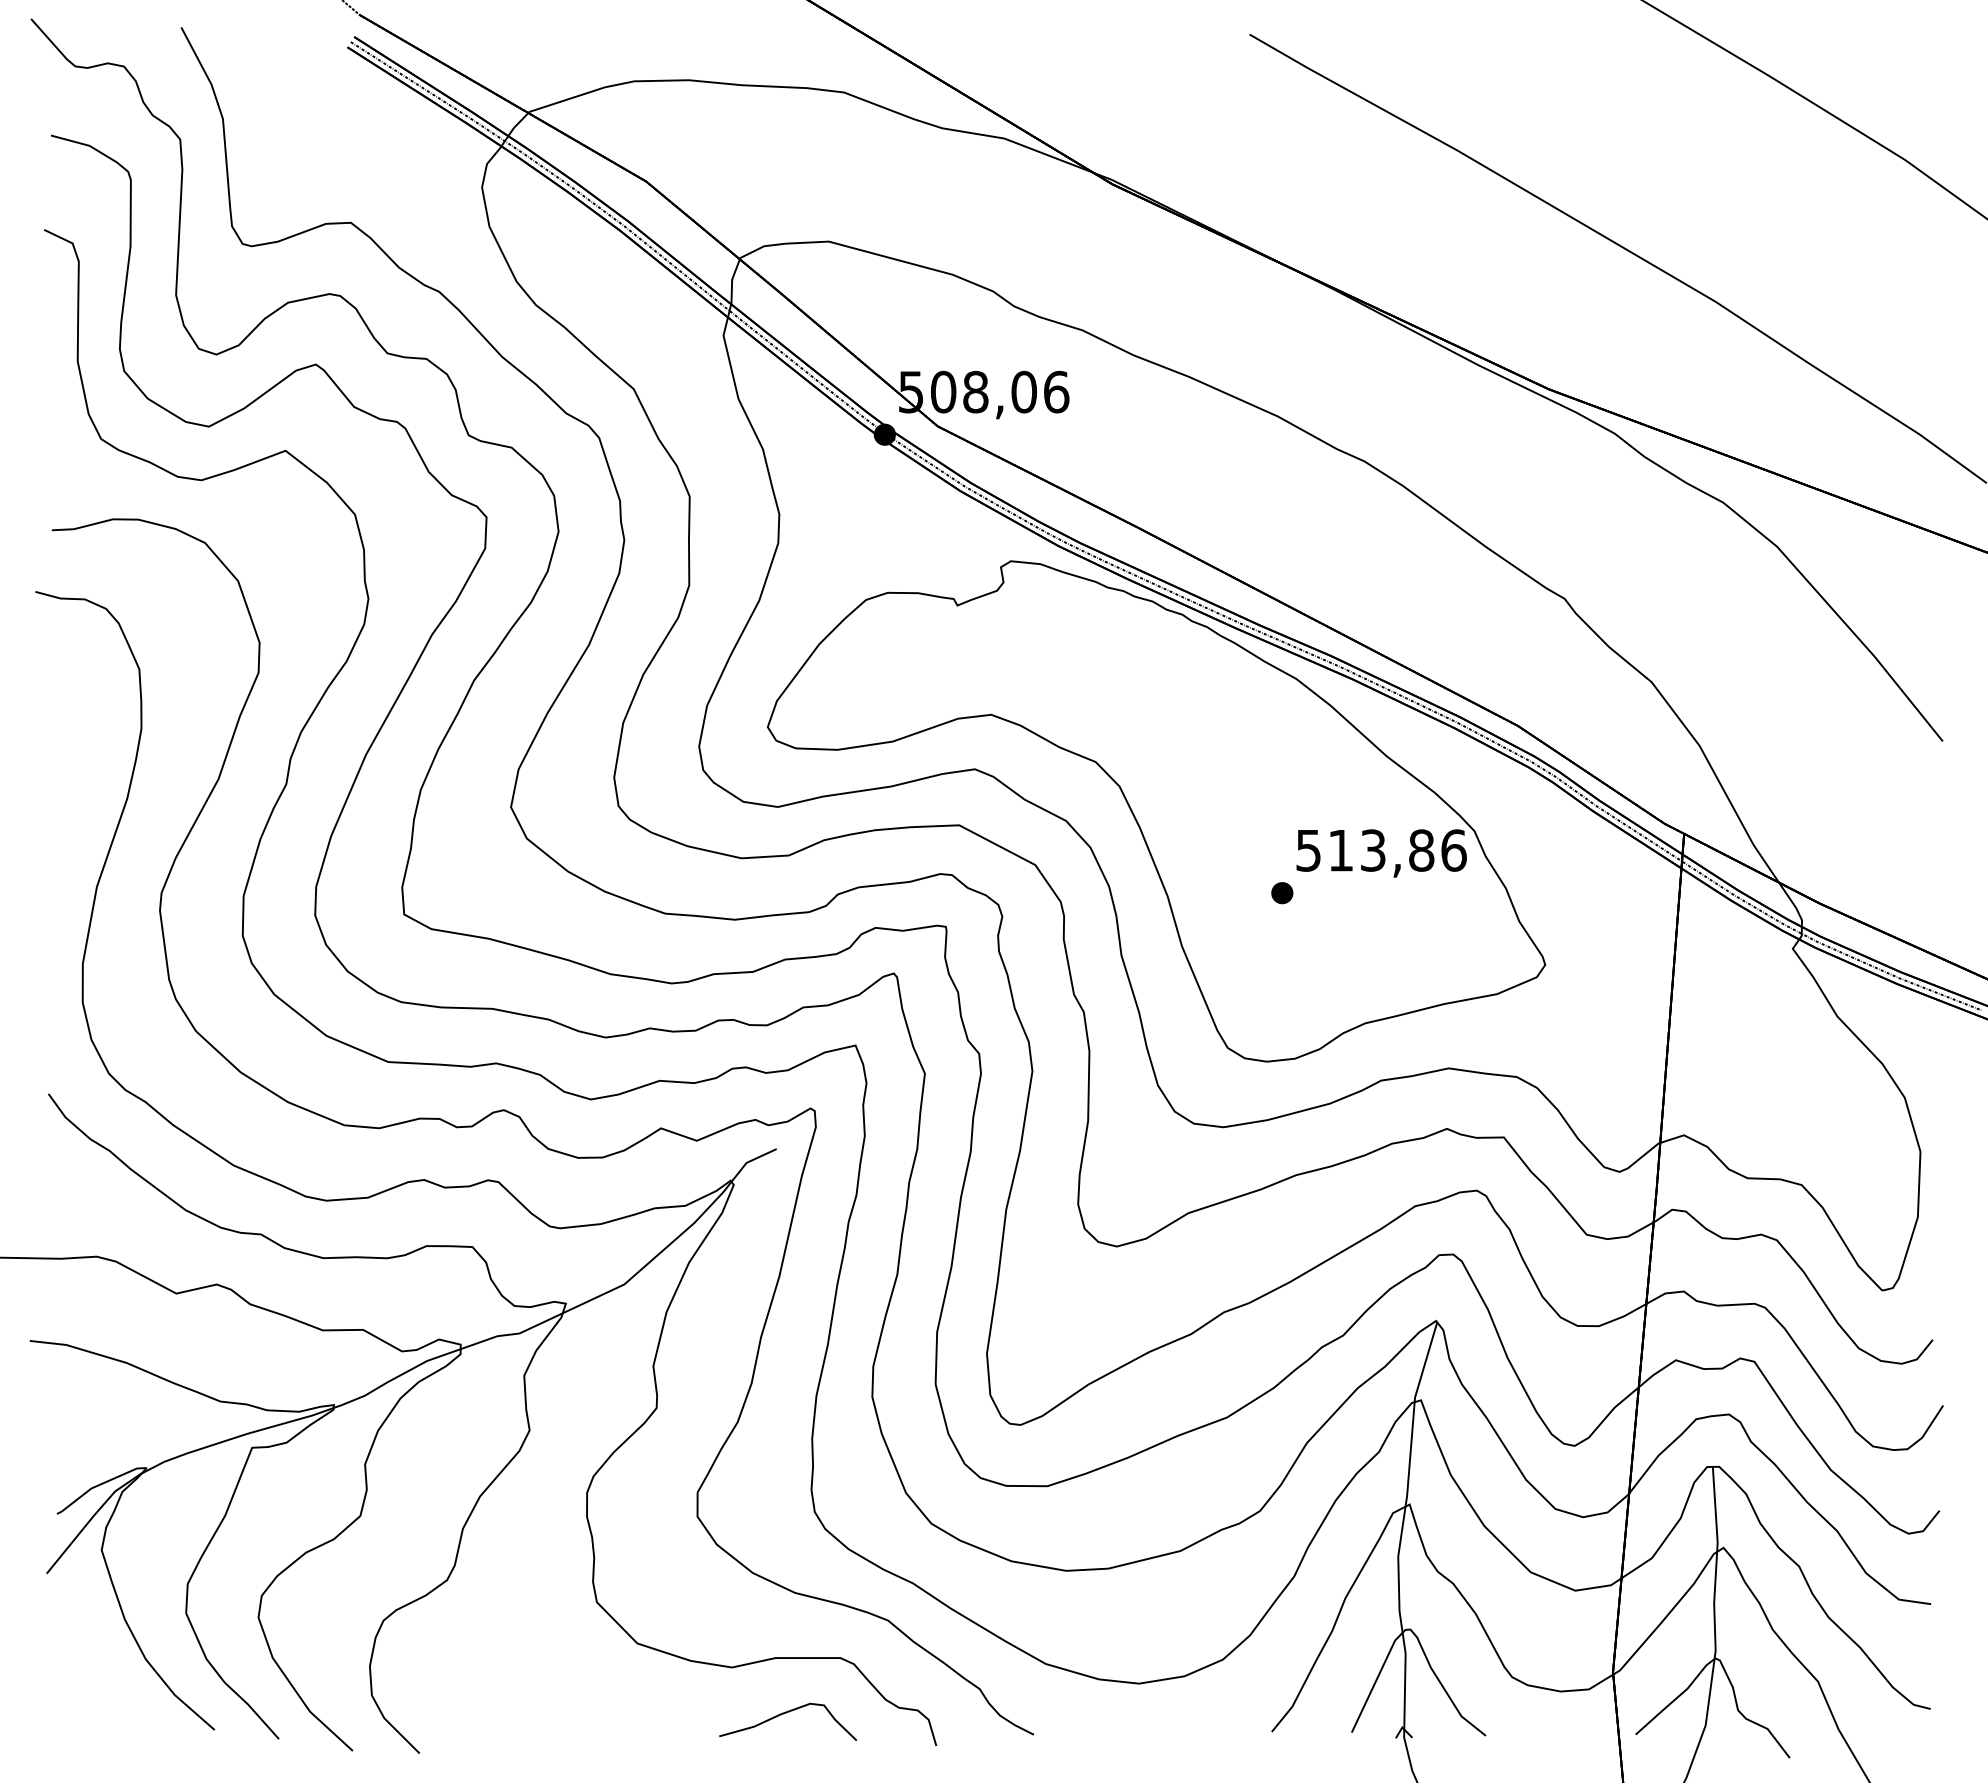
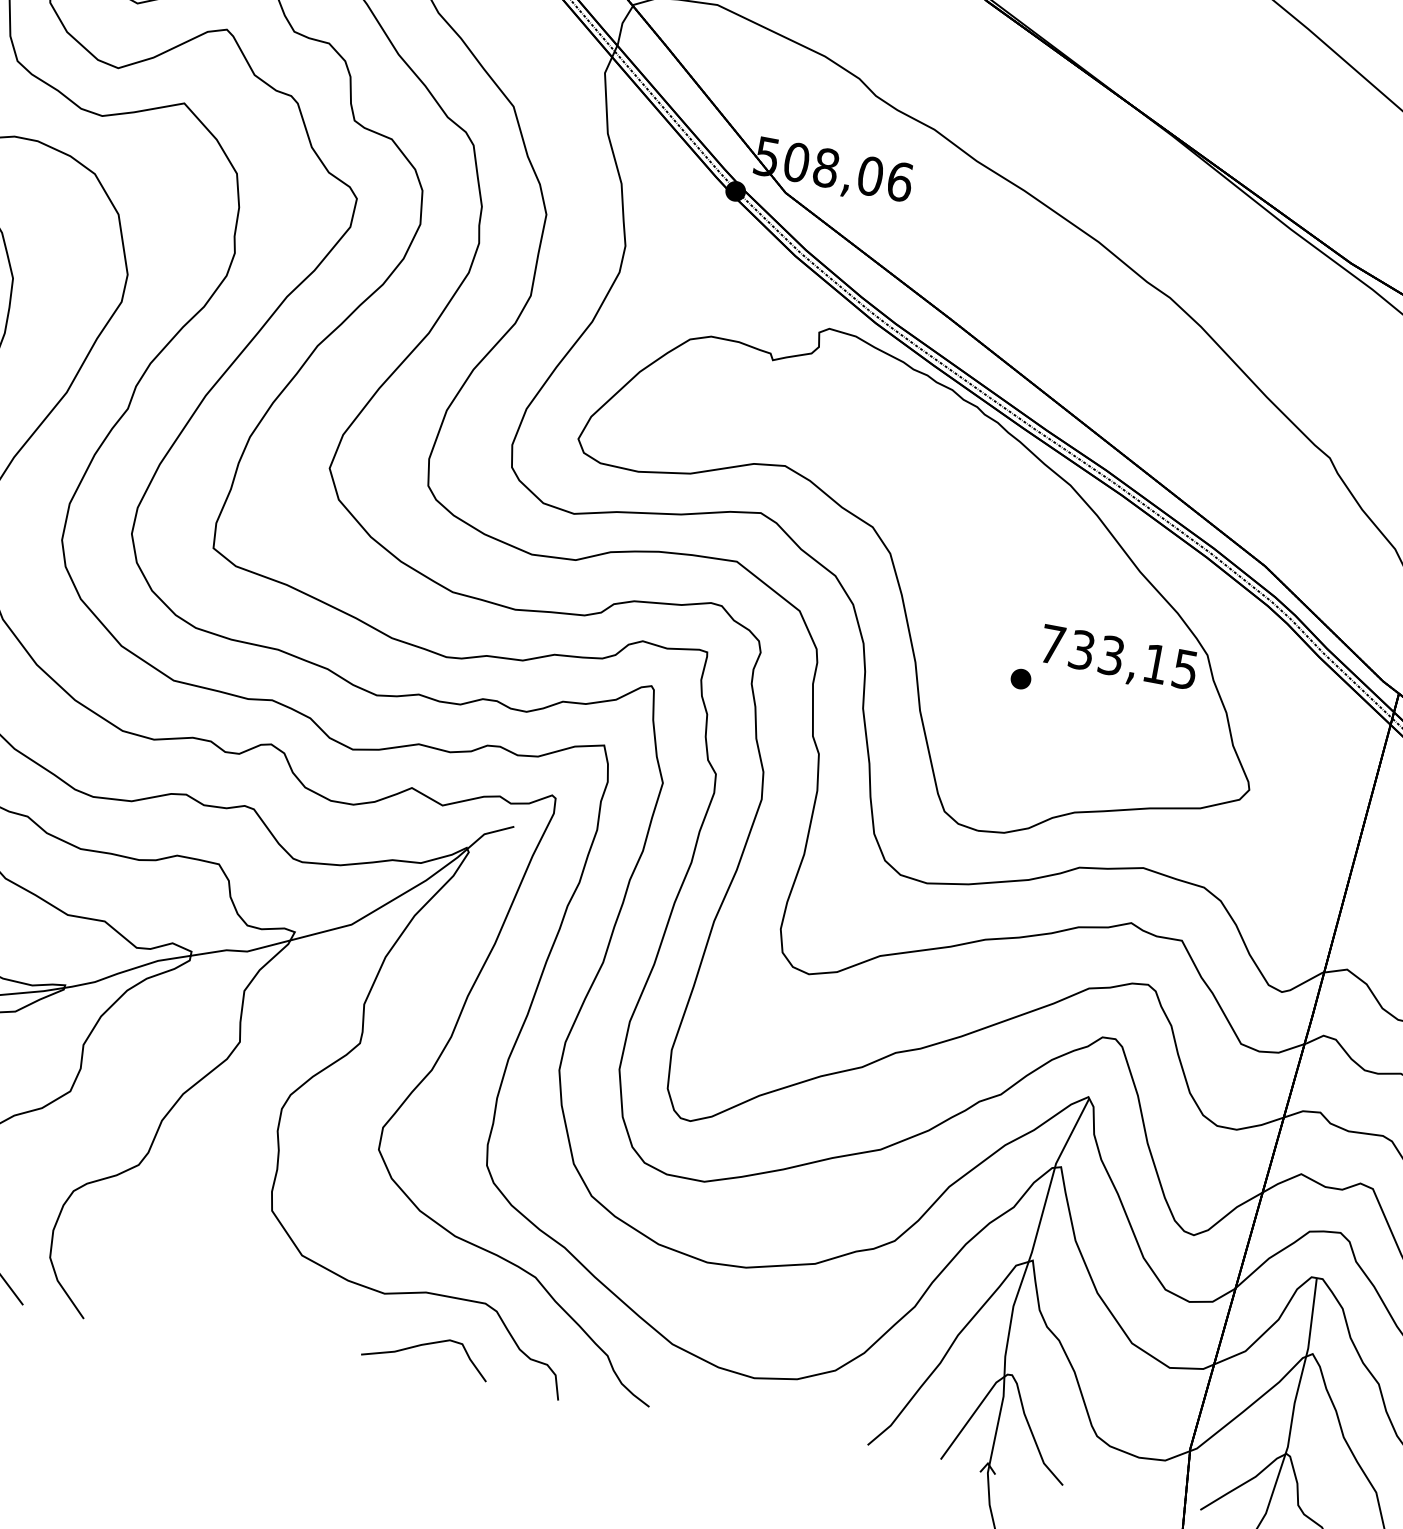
text: (1381, 850) -> (1119, 657), 513,86 -> 733,15

